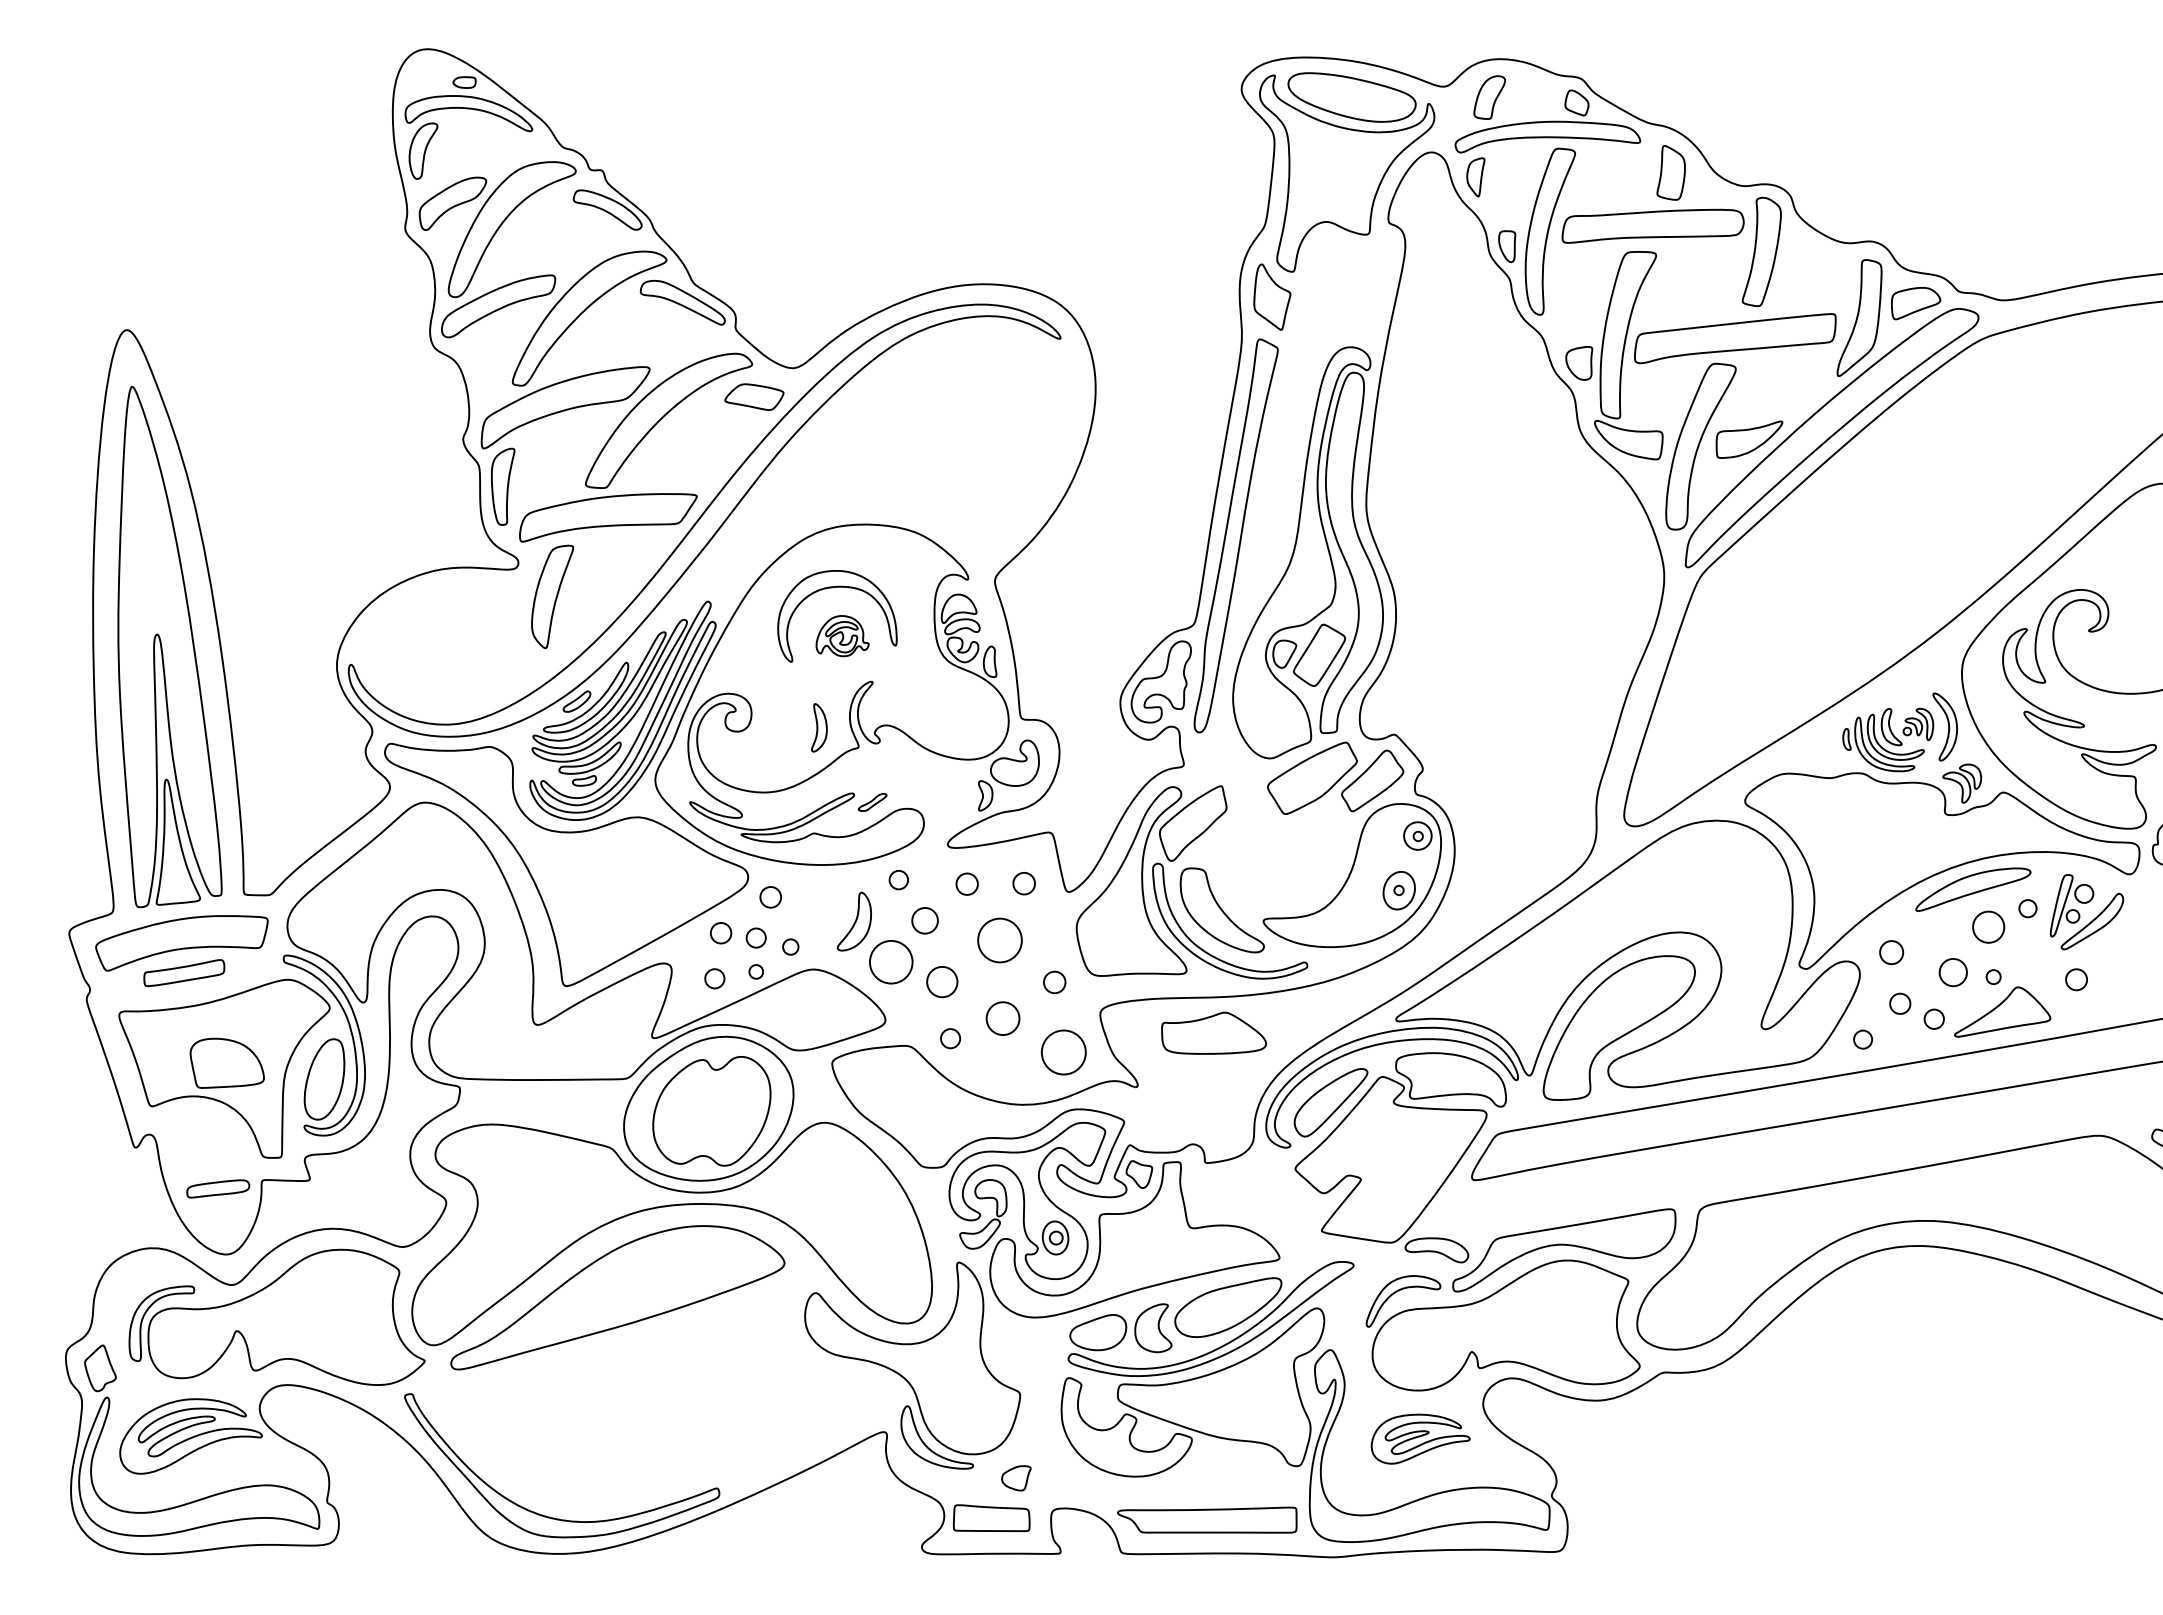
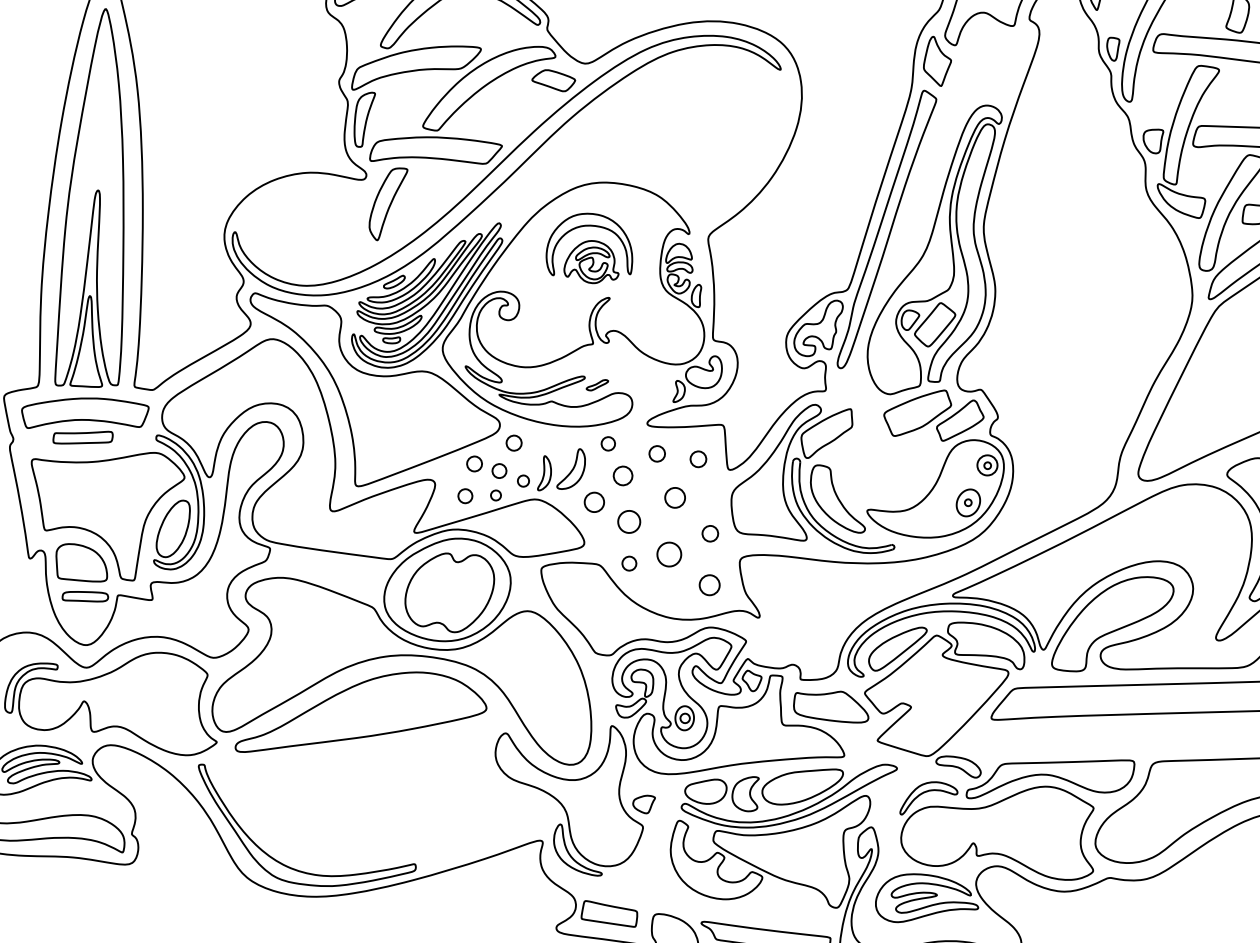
part: (842, 635) -> (592, 261), size x1.43
part: (819, 727) -> (545, 473), moved
circle: (999, 940) -> (674, 497), size x0.62
circle: (890, 961) -> (593, 501), size x0.62
part: (1213, 1032) -> (831, 704), moved
circle: (1063, 1052) -> (709, 585), size x0.62
part: (226, 1062) -> (81, 562), moved
part: (1420, 1439) -> (927, 901), size x1.43
part: (1016, 1478) -> (643, 804), moved

